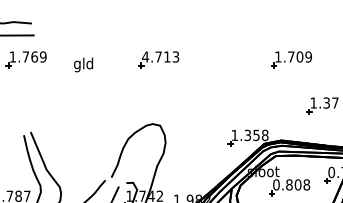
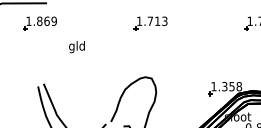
text: (25, 56) -> (39, 20), 1.769 -> 1.869
text: (145, 56) -> (139, 20), 4.713 -> 1.713
text: (83, 64) -> (76, 46), moved

